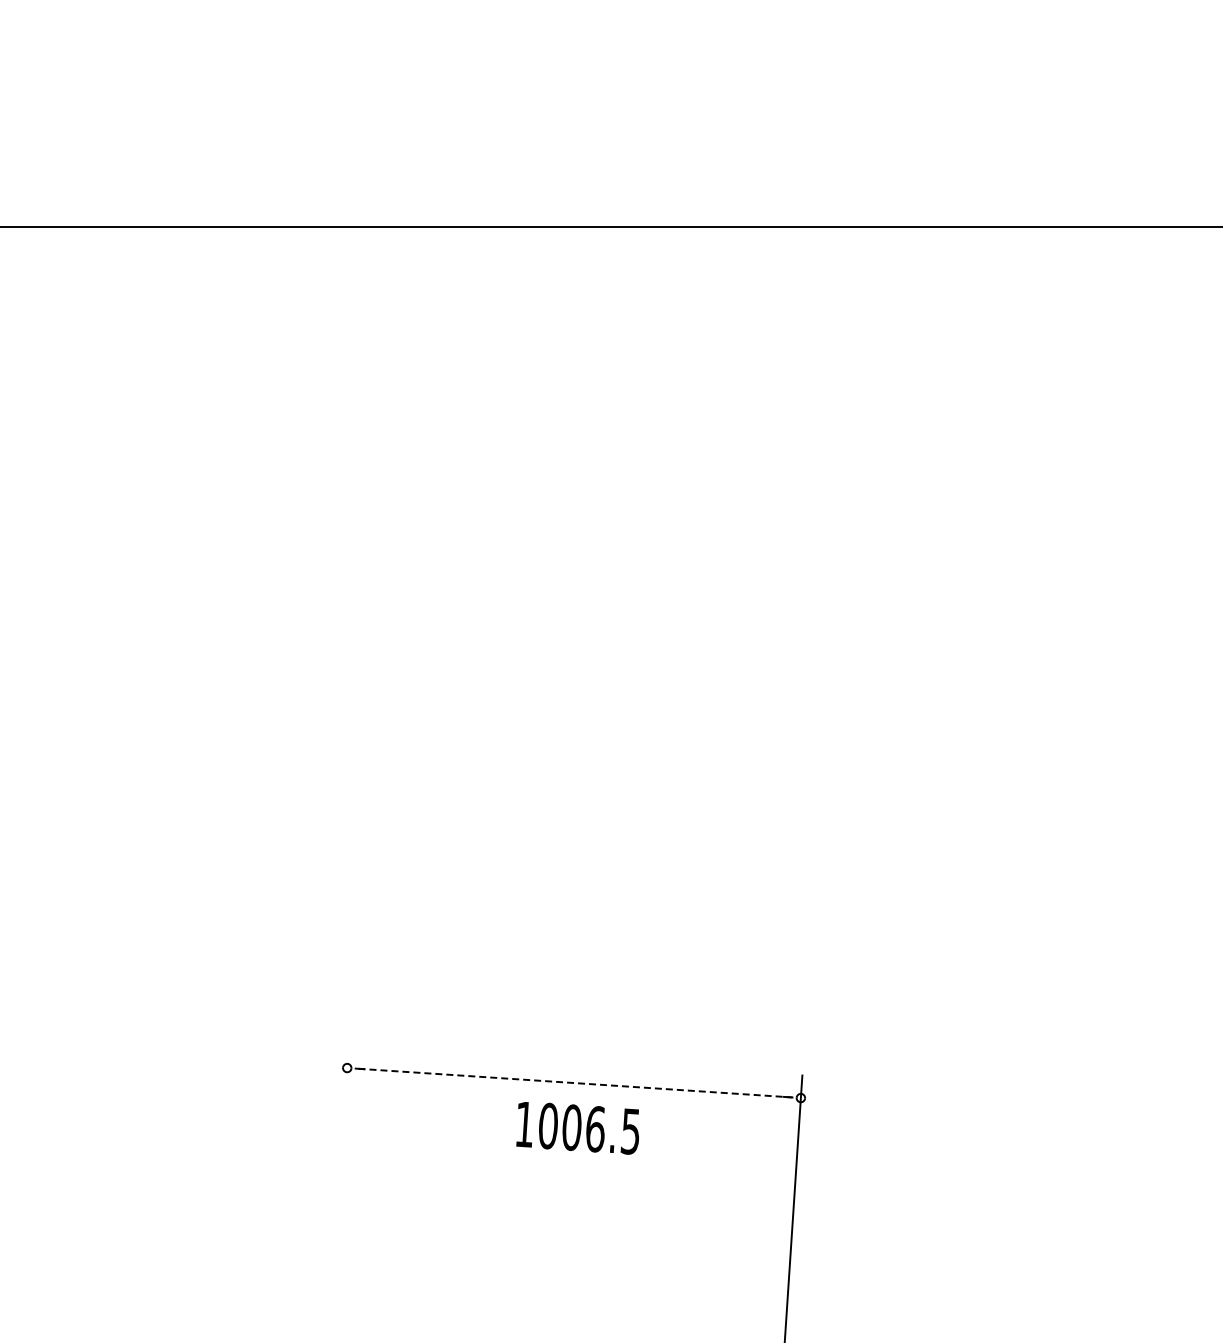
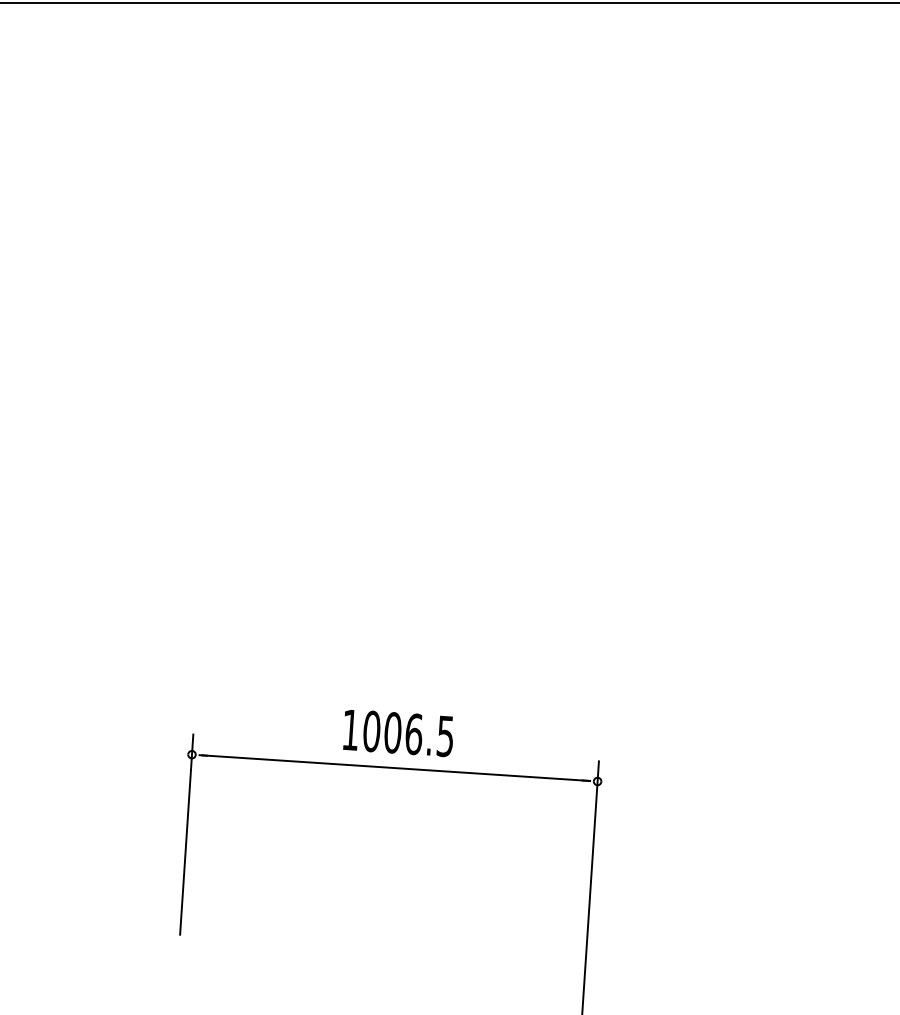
line: (575, 1083) -> (396, 768), dashed -> solid
text: (577, 1128) -> (397, 733), moved
line: (340, 1157) -> (185, 834), added

